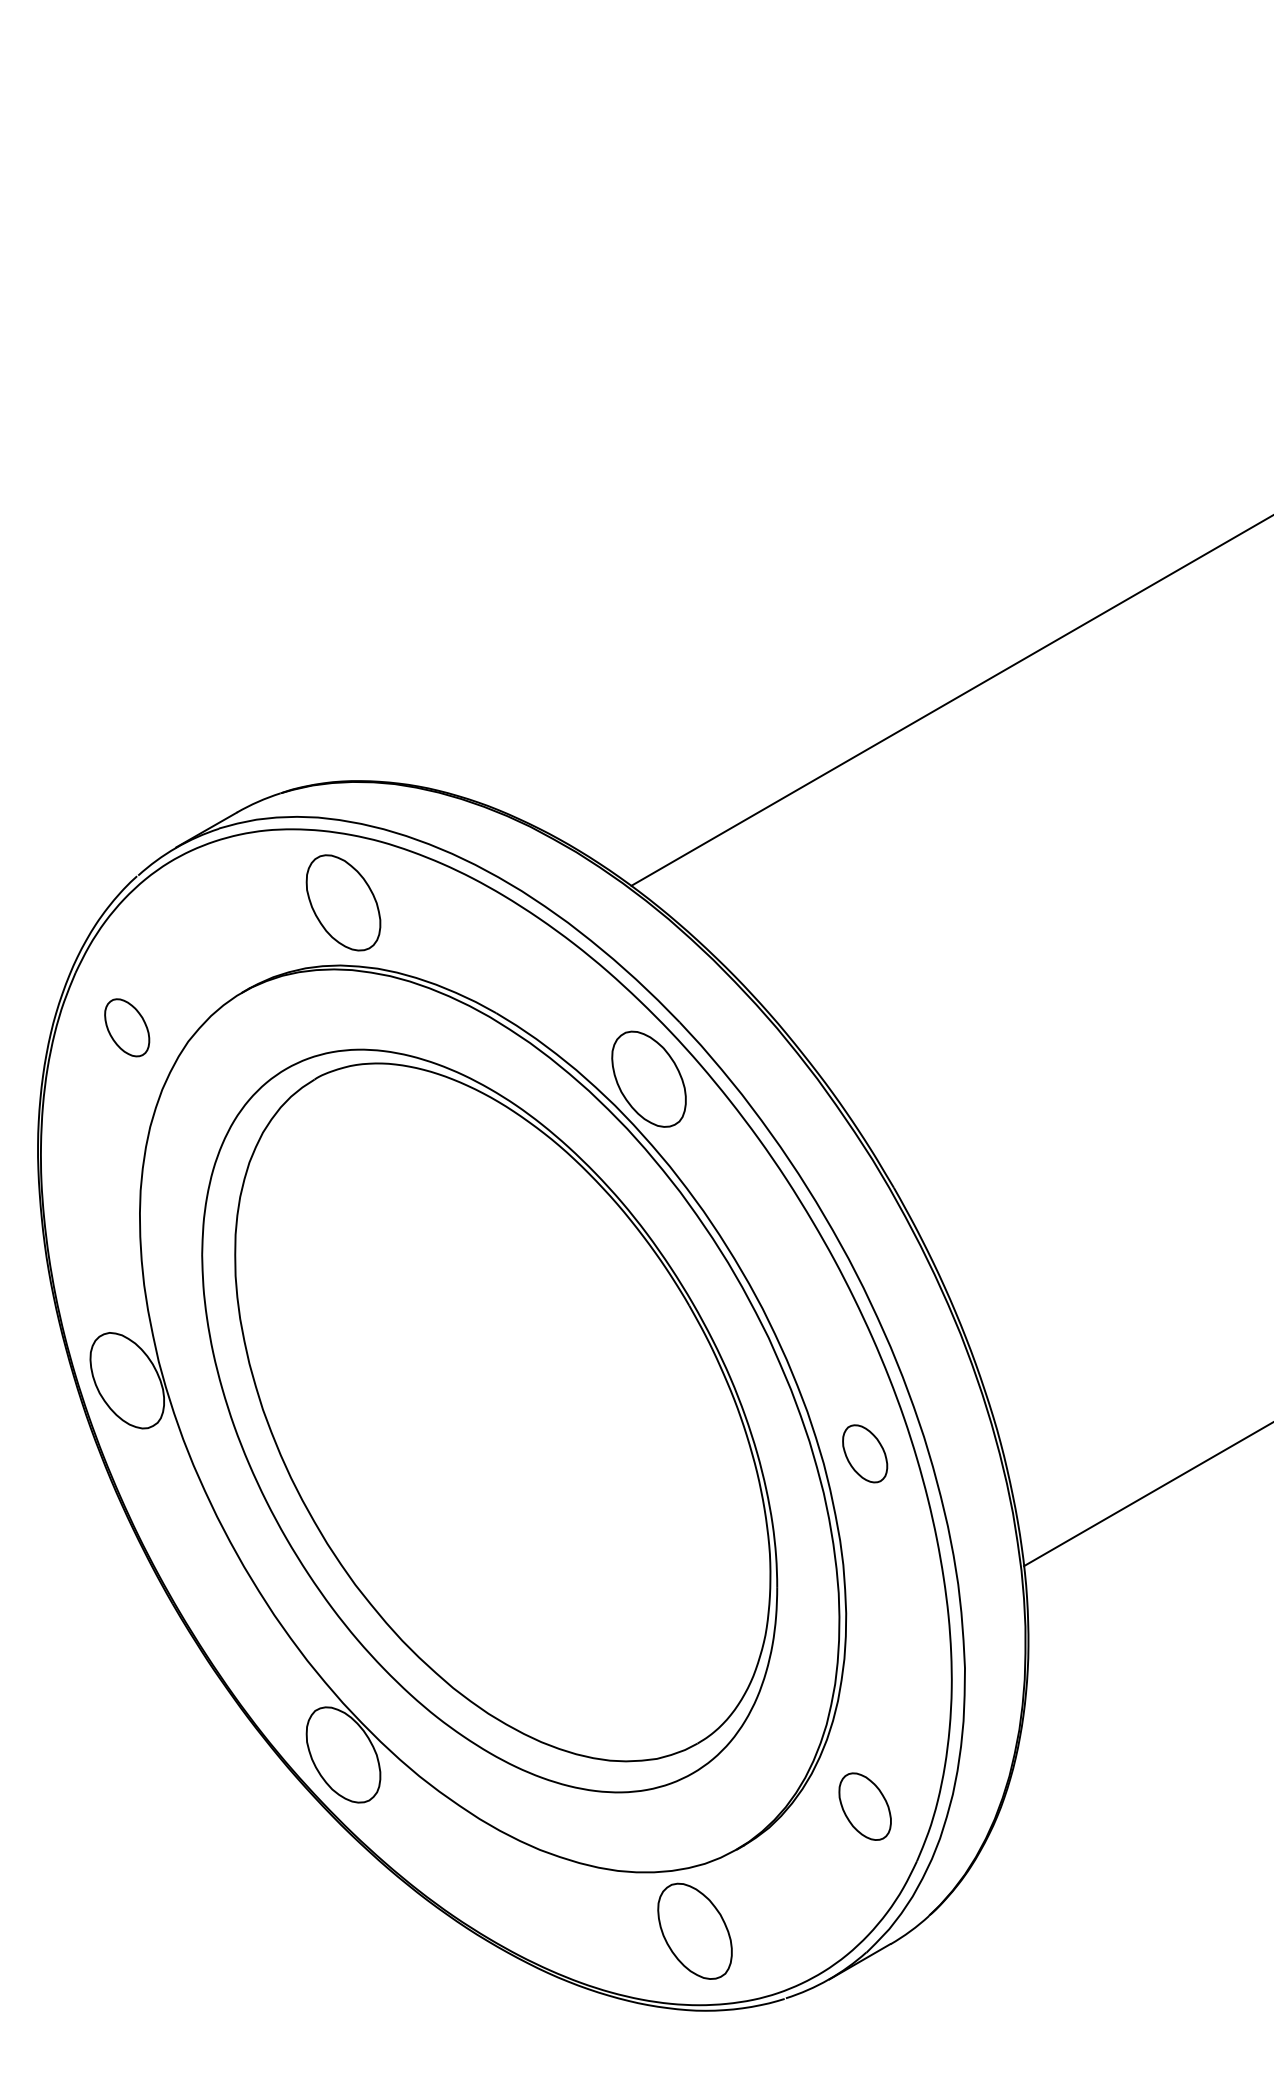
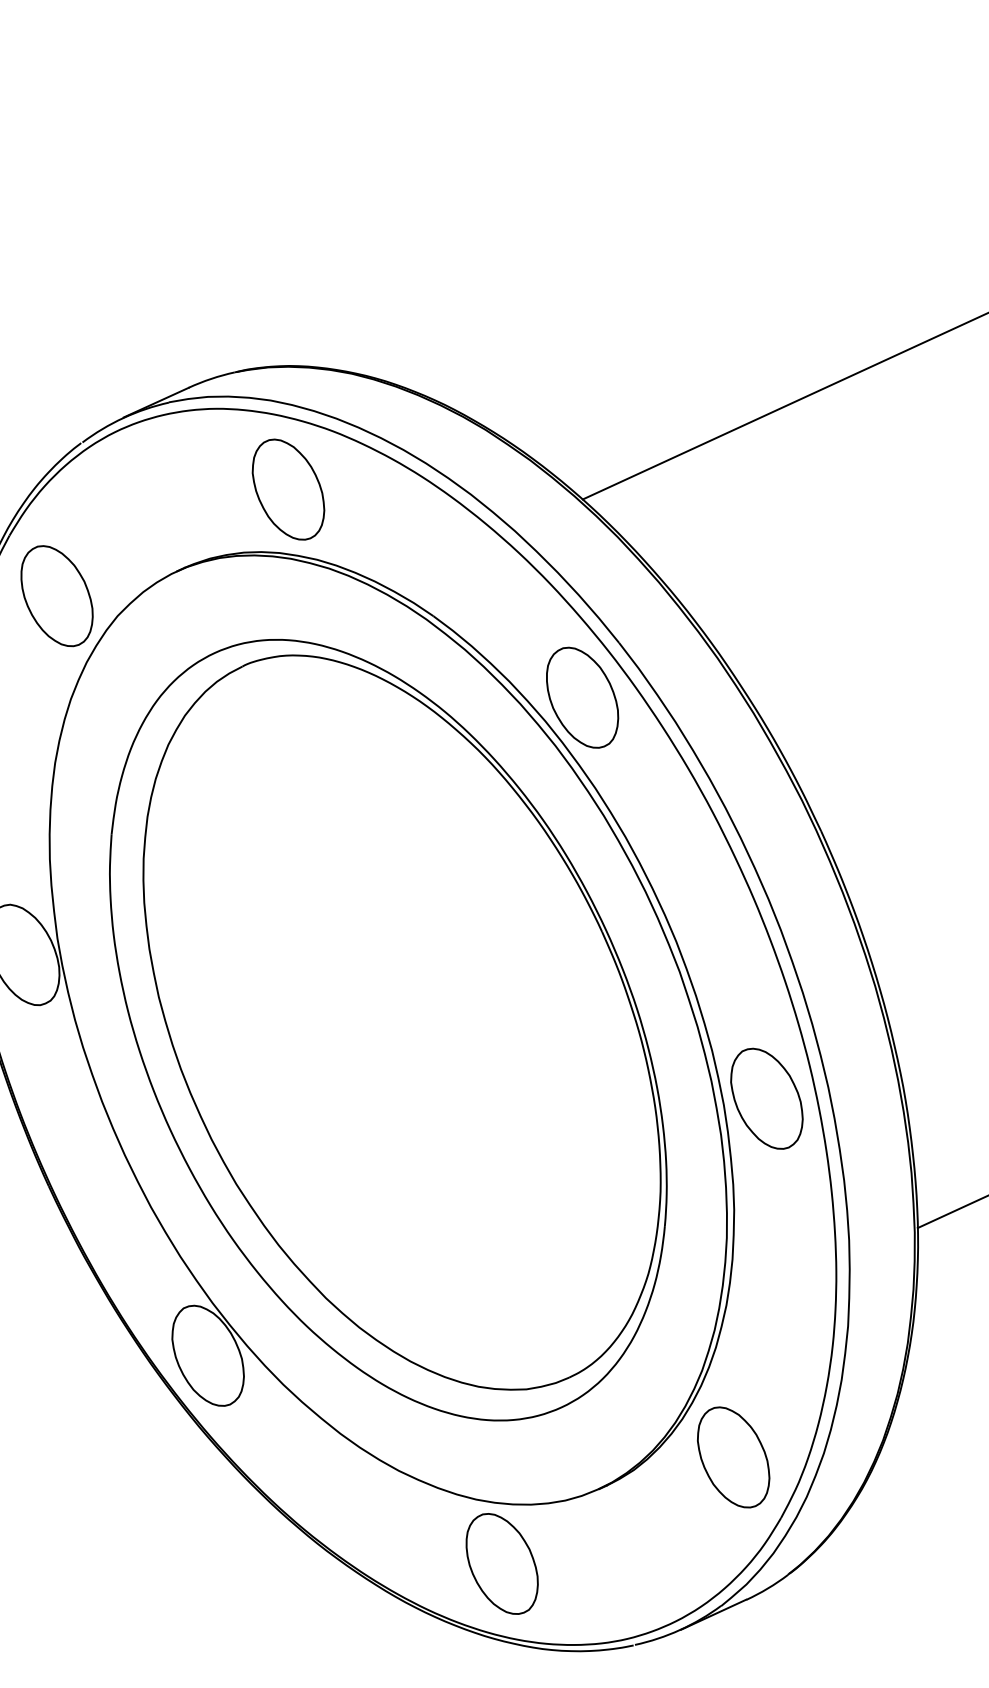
part: (126, 1027) -> (56, 595), size x1.67
part: (864, 1453) -> (766, 1098), size x1.67
part: (864, 1806) -> (732, 1457), size x1.43
part: (694, 1930) -> (501, 1563), moved

